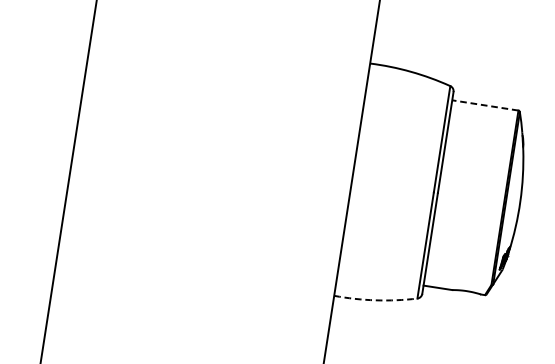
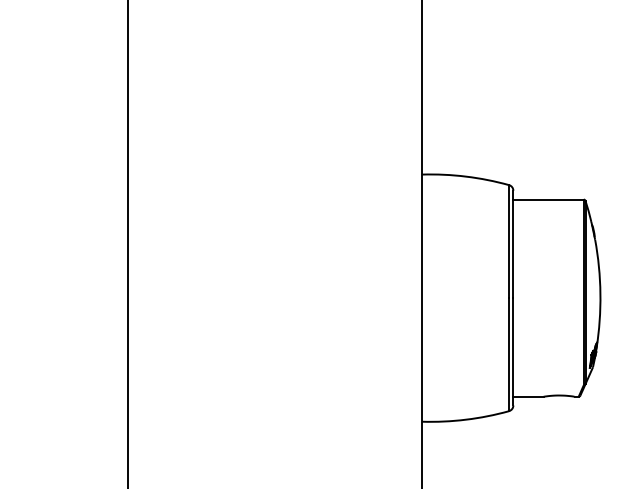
line: (485, 105) -> (548, 199), dashed -> solid
arc: (376, 300) -> (466, 419), dashed -> solid

